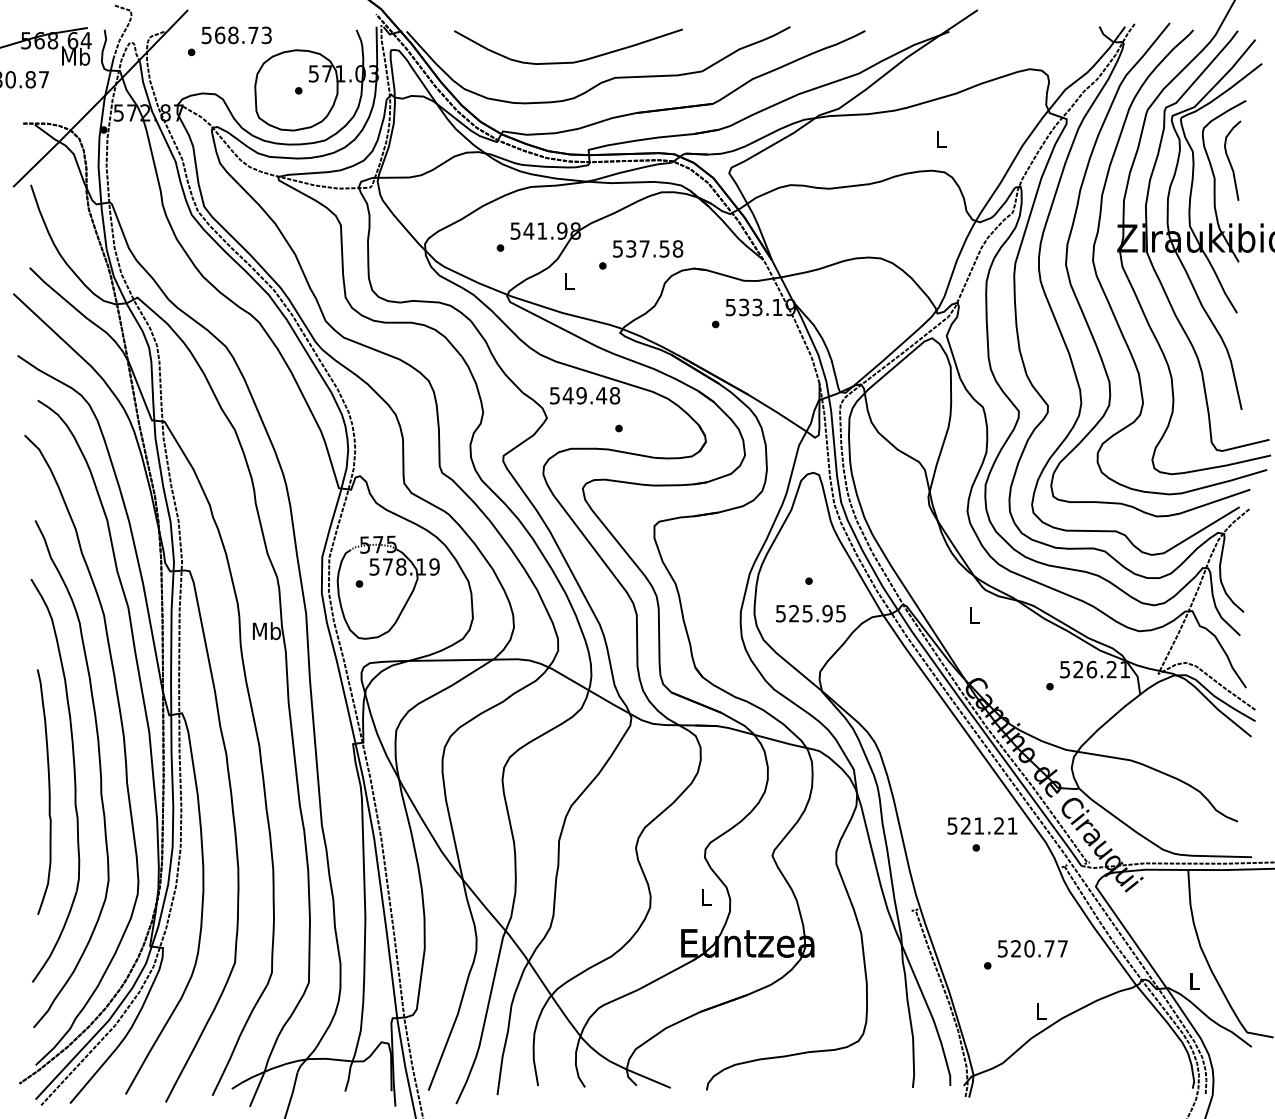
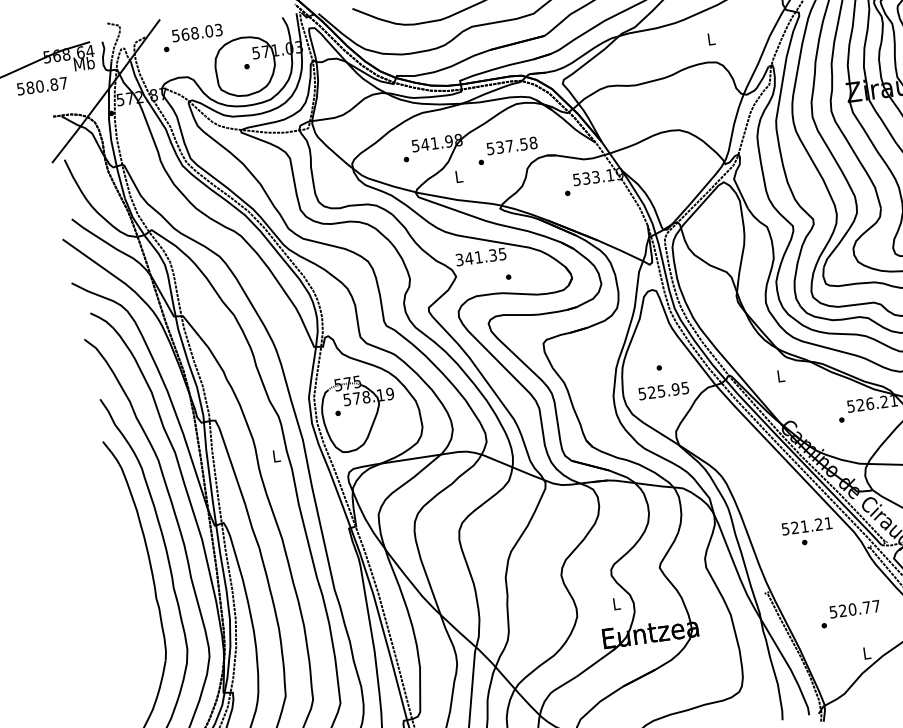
text: (253, 35) -> (209, 31), 568.73 -> 568.03
text: (585, 395) -> (481, 256), 549.48 -> 341.35
text: (266, 631) -> (276, 456), Mb -> L
curve: (48, 791) -> (135, 591), removed

